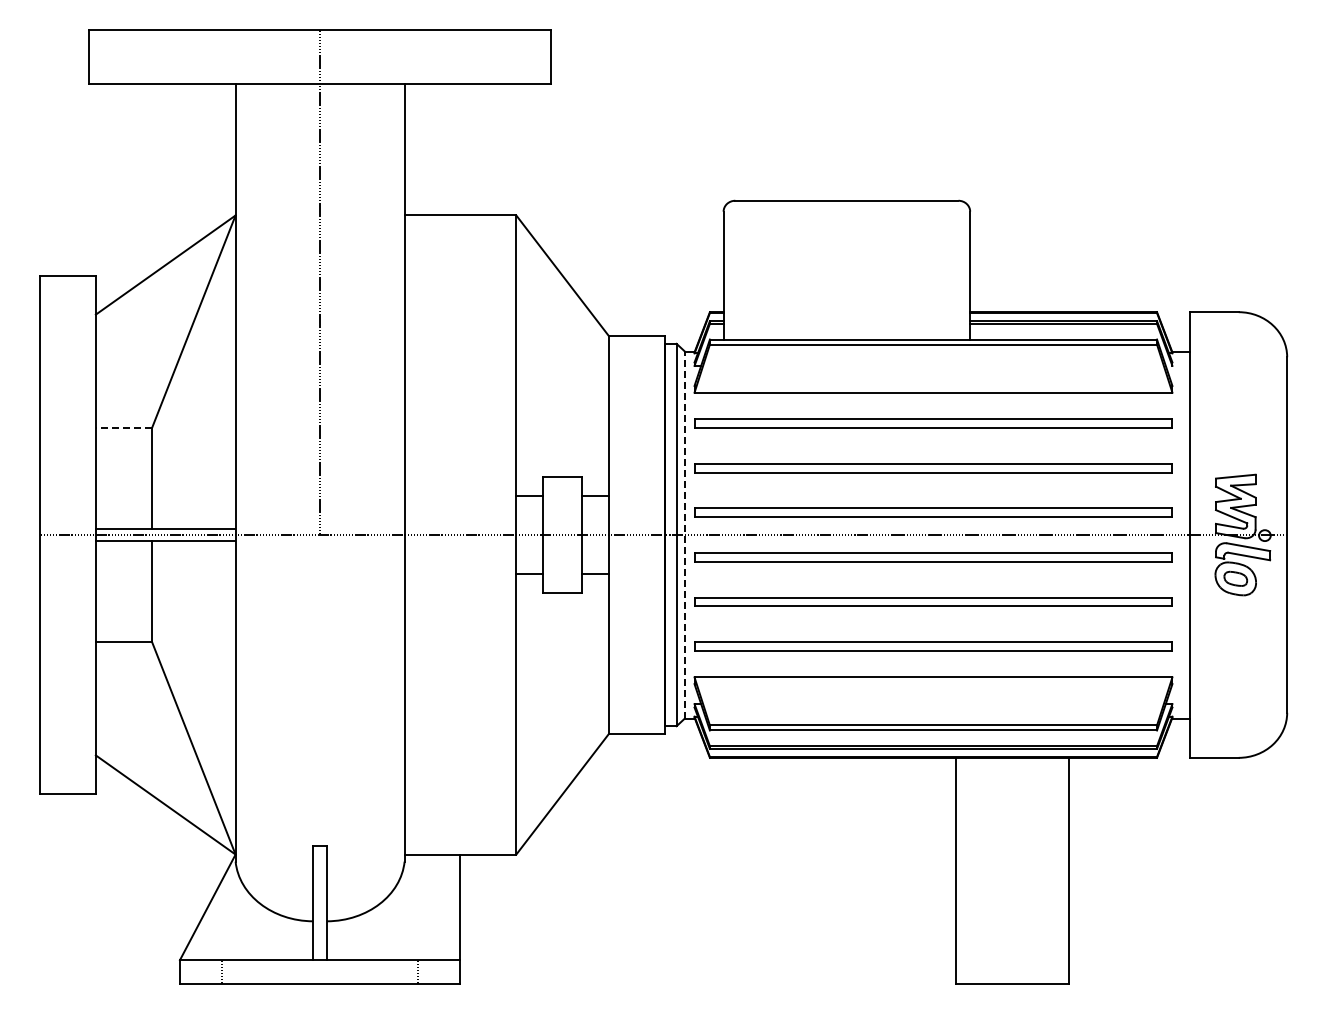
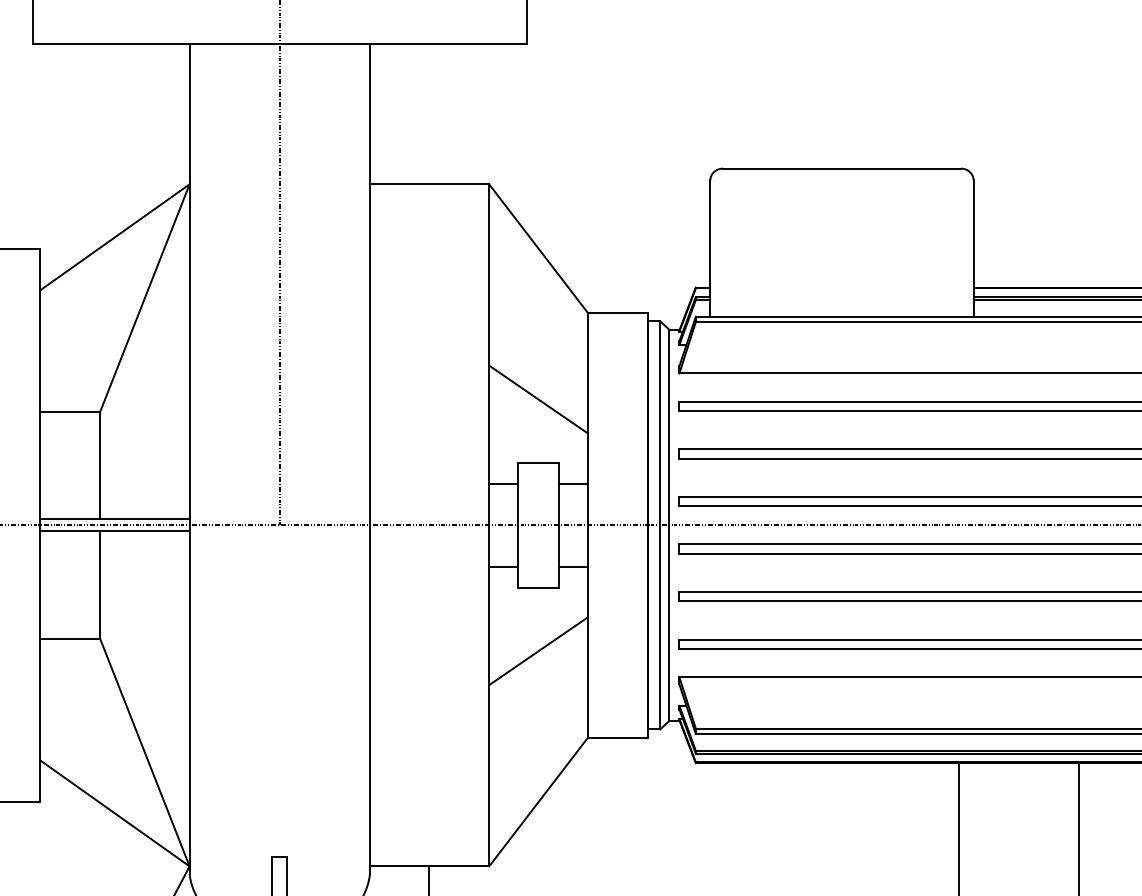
line: (562, 416) -> (538, 398), added
line: (123, 428) -> (69, 411), dashed -> solid
line: (684, 535) -> (668, 525), dashed -> solid
line: (562, 652) -> (538, 650), added

